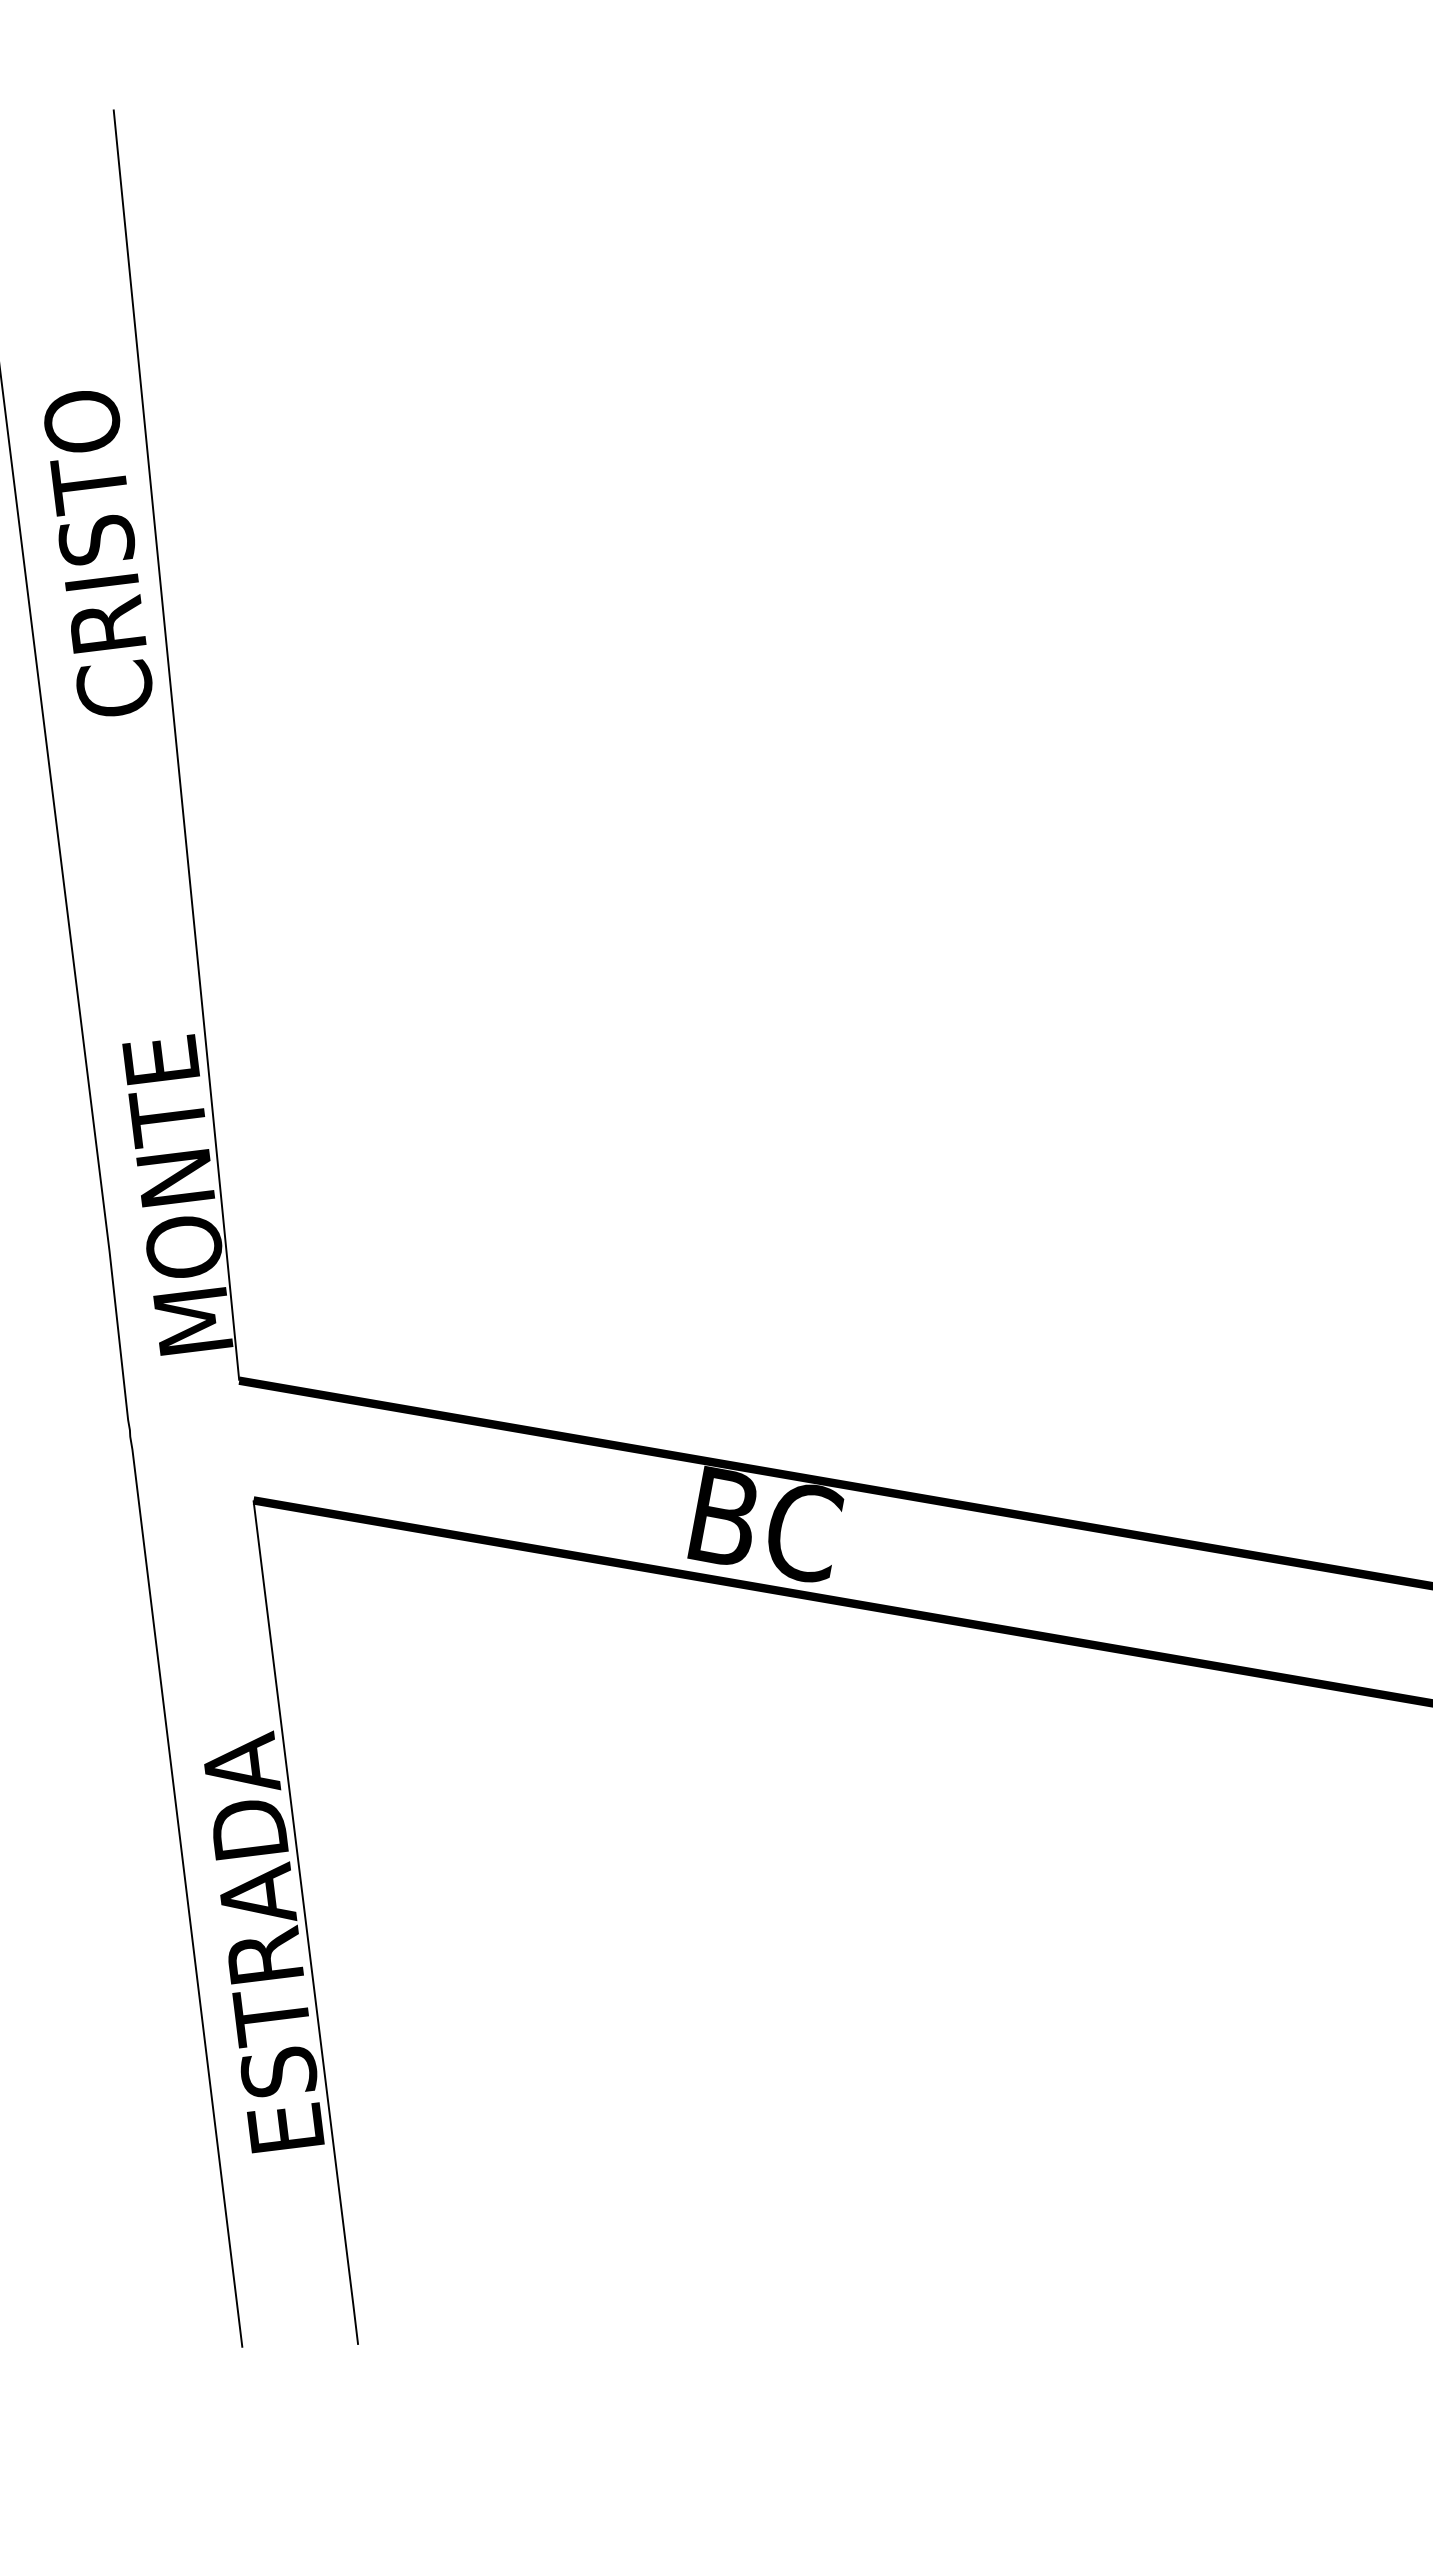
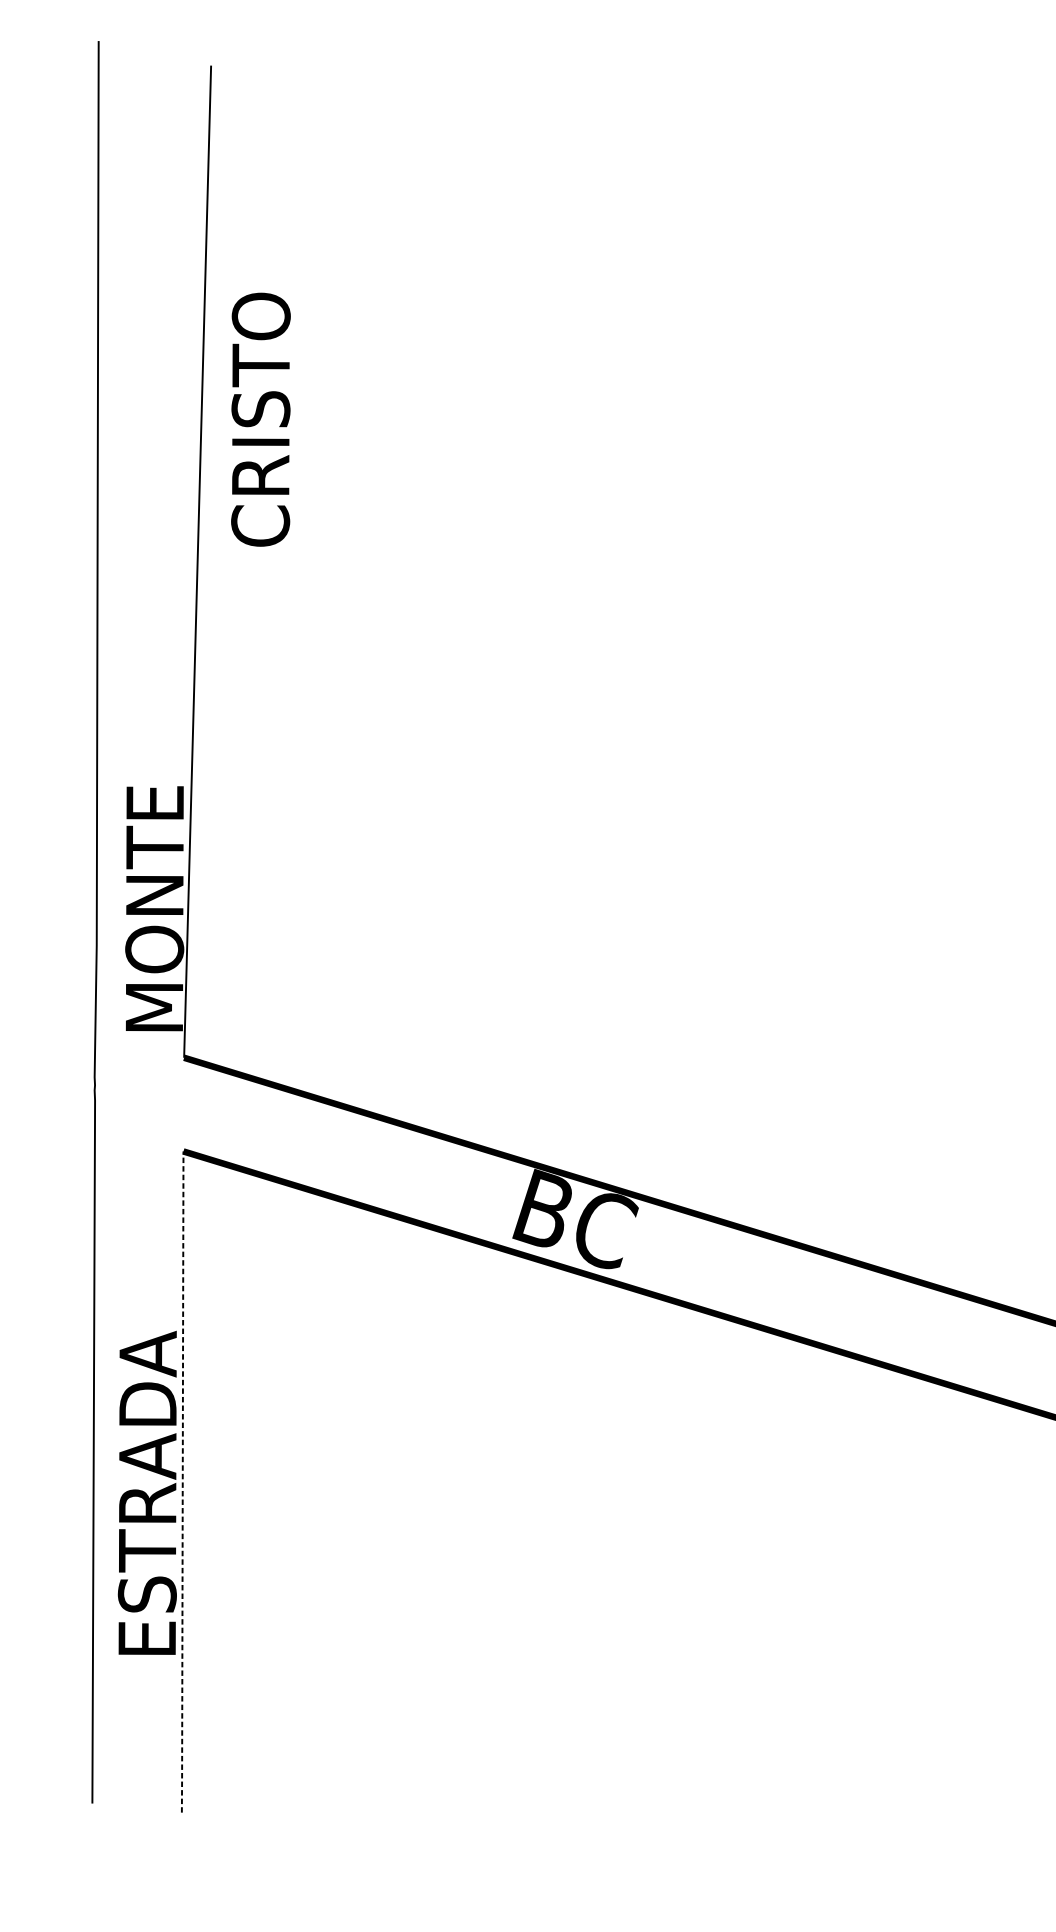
text: (98, 553) -> (261, 419), moved
line: (305, 1922) -> (182, 1481), solid -> dashed

